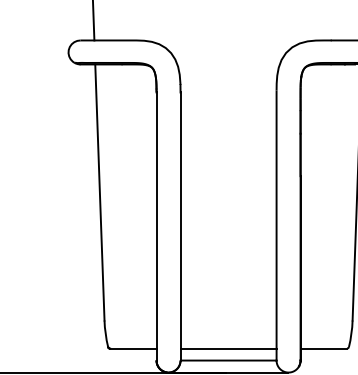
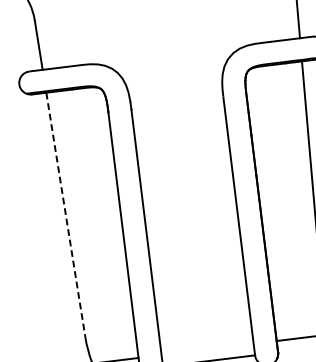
line: (99, 193) -> (65, 216), solid -> dashed
line: (228, 348) -> (207, 349), removed

